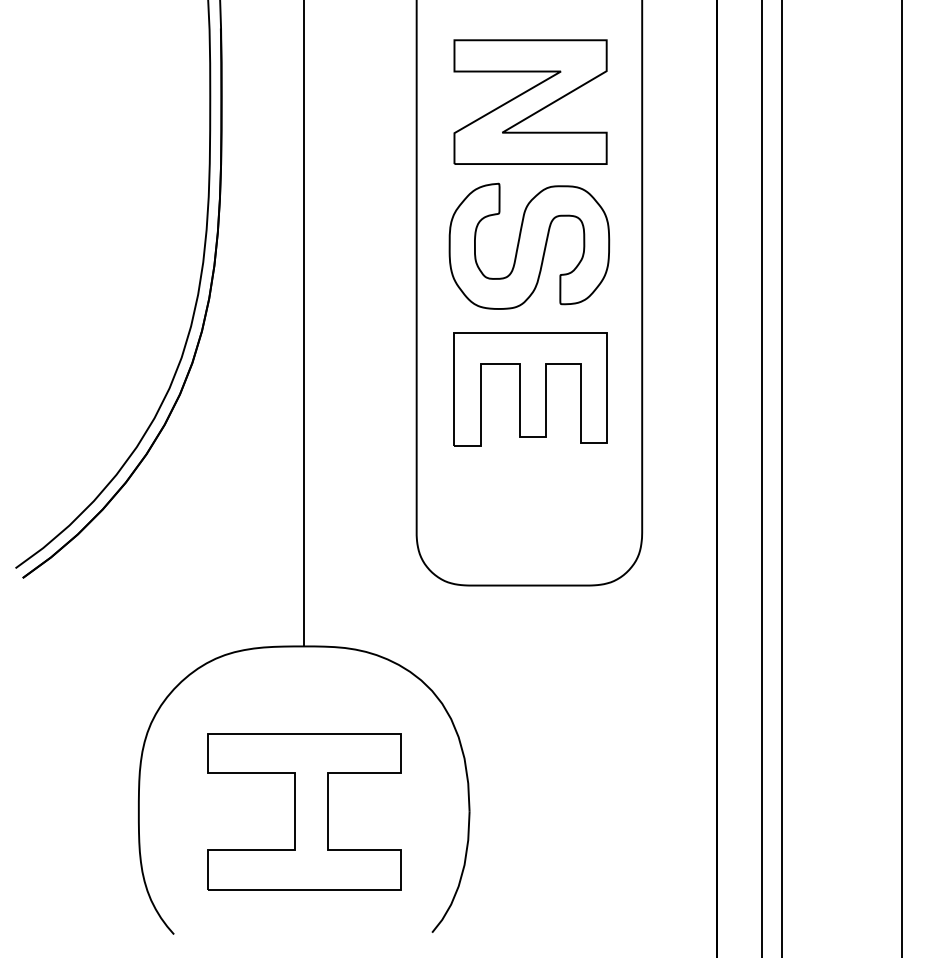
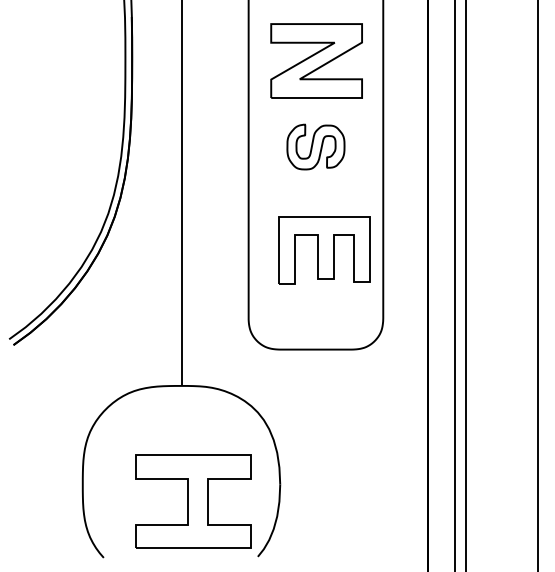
part: (528, 245) -> (315, 146), size x0.6
part: (530, 389) -> (324, 250), moved
part: (304, 811) -> (193, 501), moved

